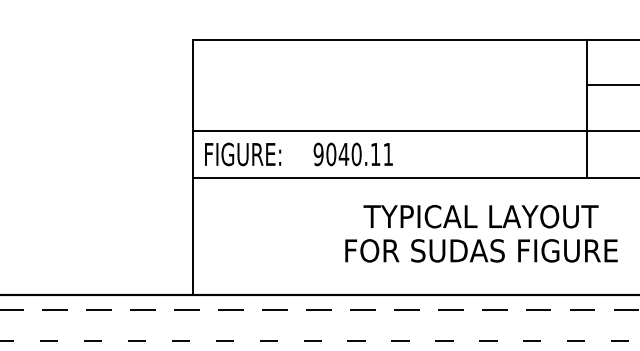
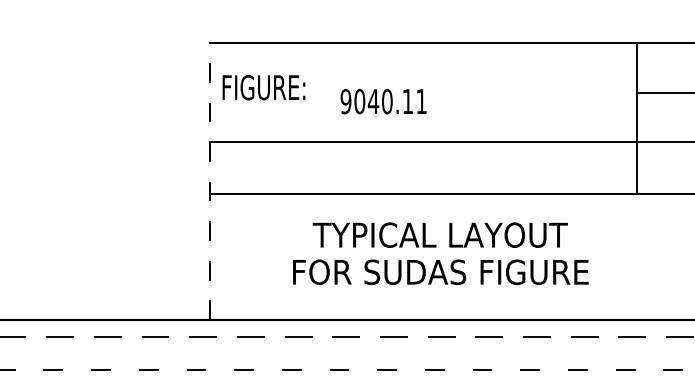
text: (242, 154) -> (263, 87), moved
text: (353, 154) -> (383, 101), moved
line: (192, 167) -> (209, 181), solid -> dashed
text: (481, 233) -> (440, 253), moved

